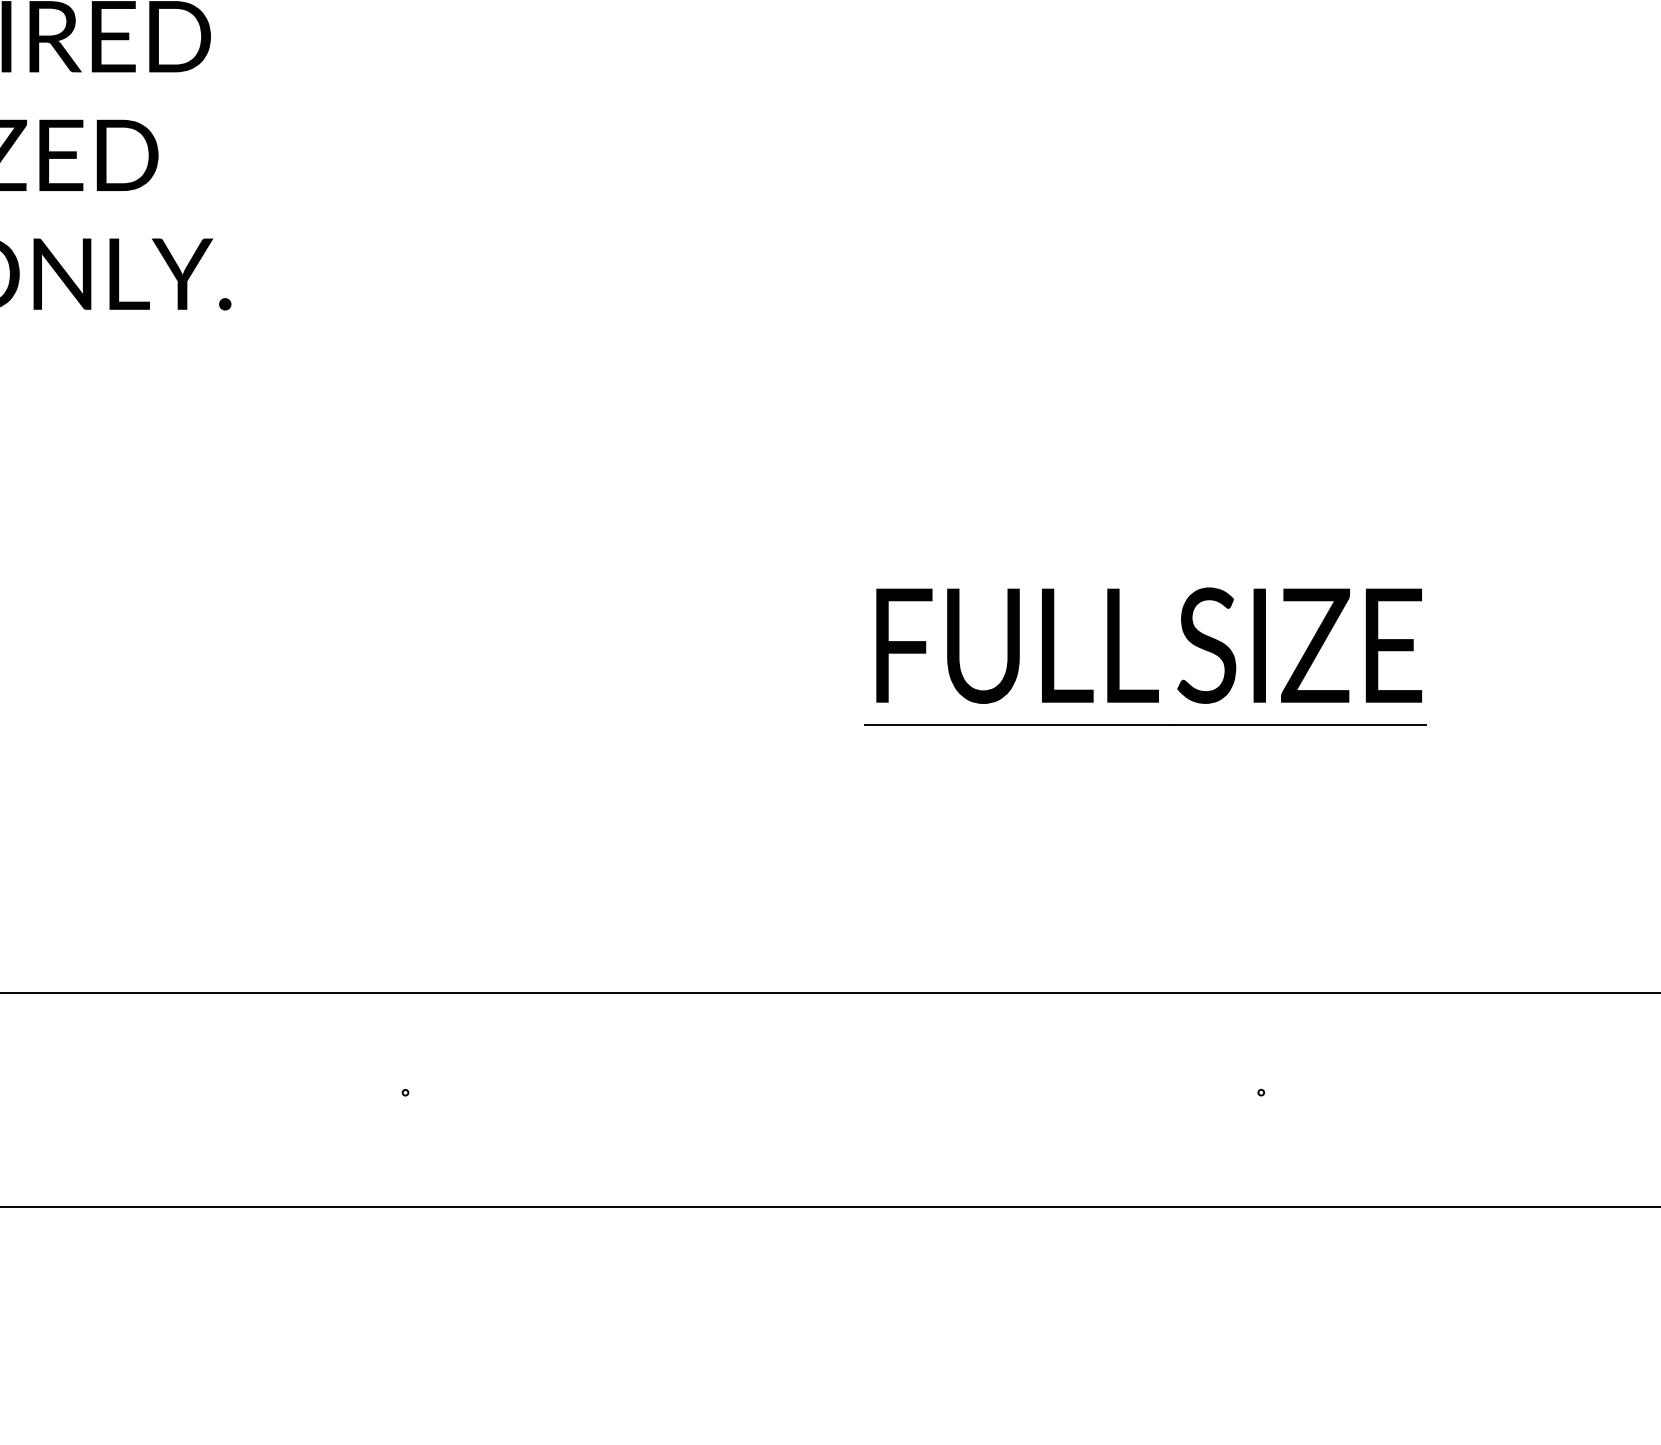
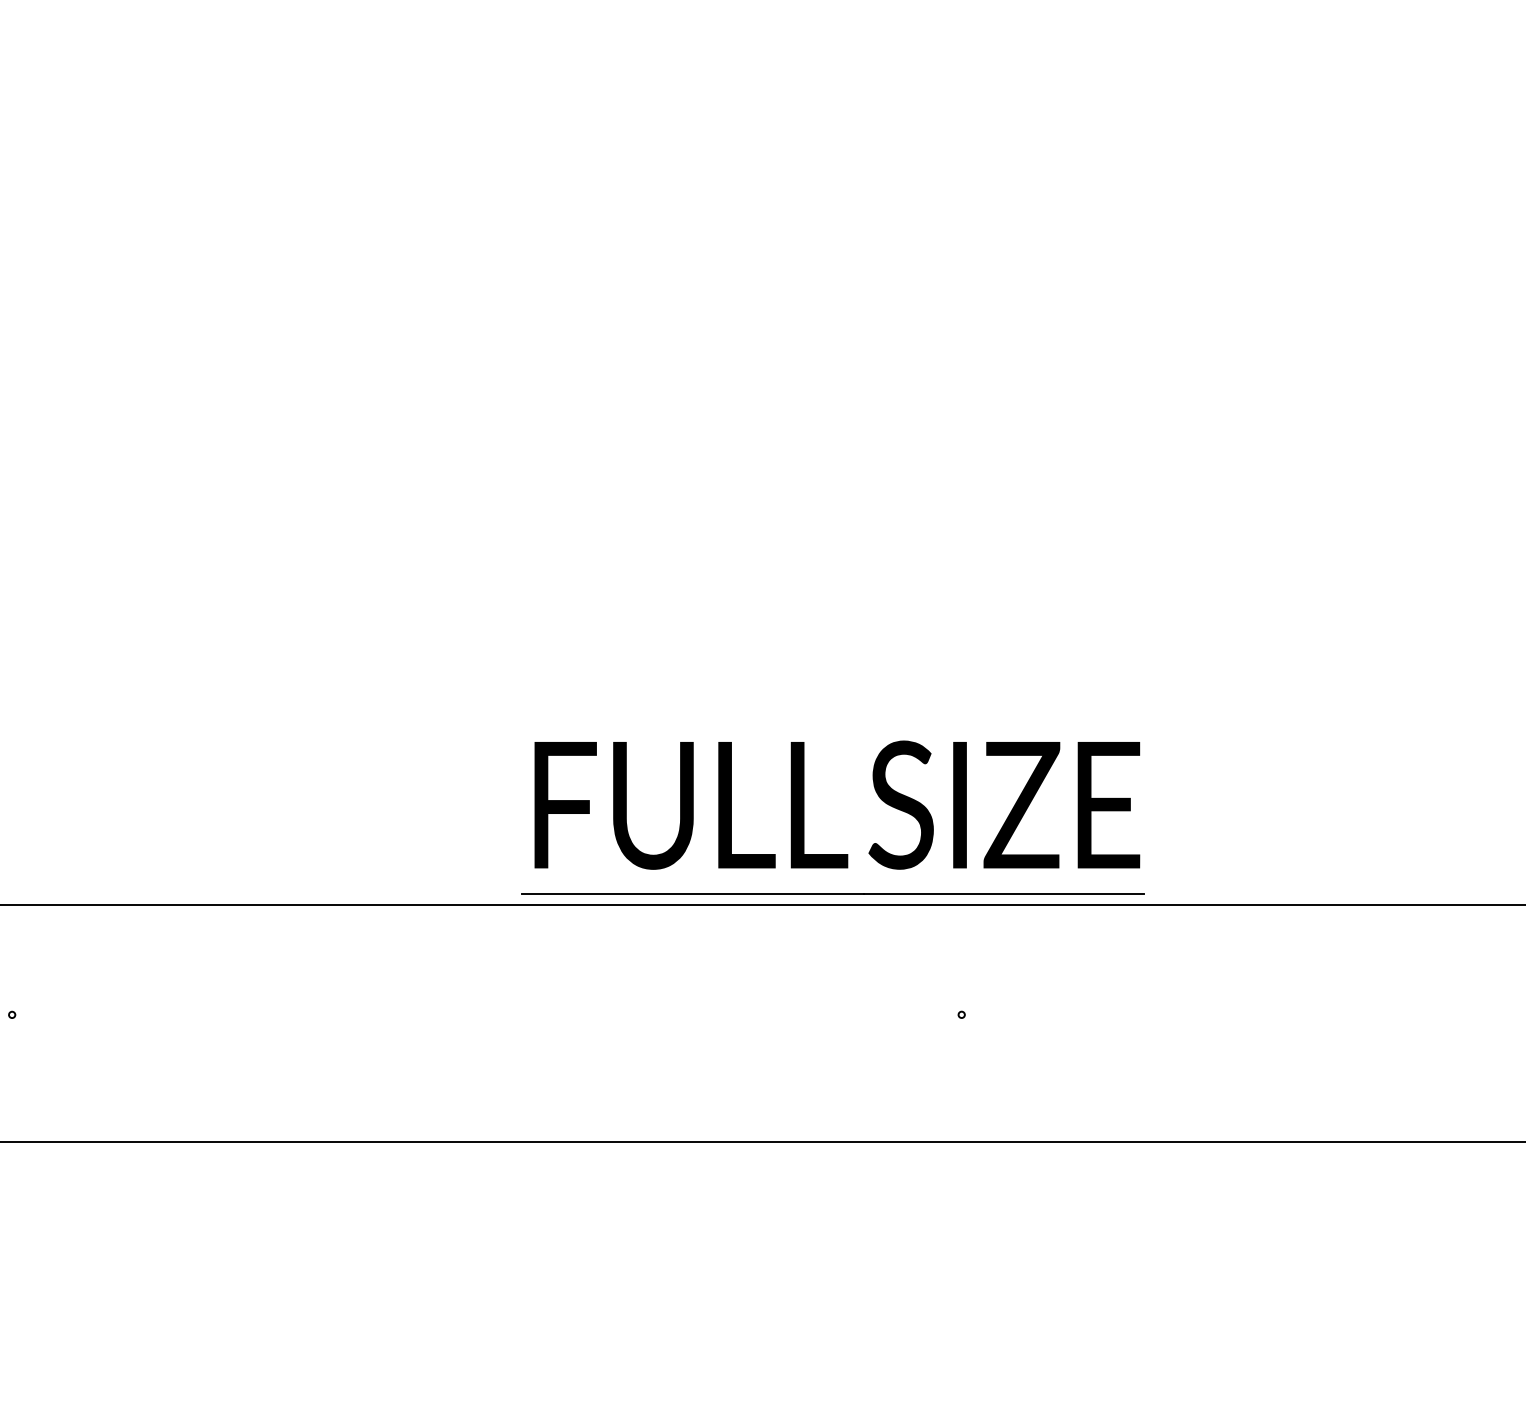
part: (1119, 656) -> (804, 817), moved

